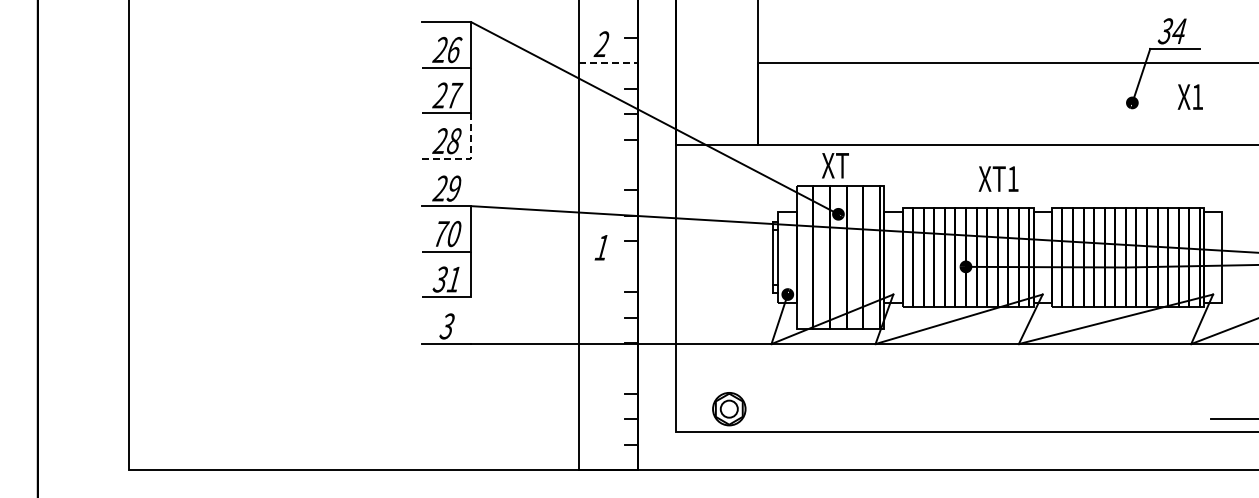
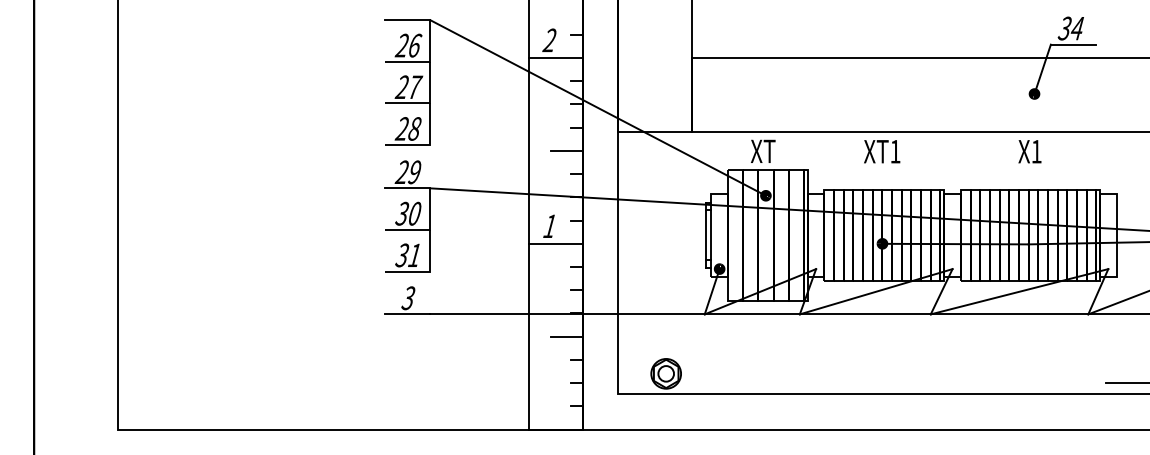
line: (609, 63) -> (556, 57), dashed -> solid
text: (1189, 96) -> (1029, 151), moved
line: (469, 158) -> (428, 144), dashed -> solid
line: (619, 165) -> (565, 151), added
text: (998, 178) -> (882, 151), moved
text: (440, 233) -> (402, 213), 70 -> 30
line: (608, 266) -> (555, 243), added
line: (619, 368) -> (565, 336), added

